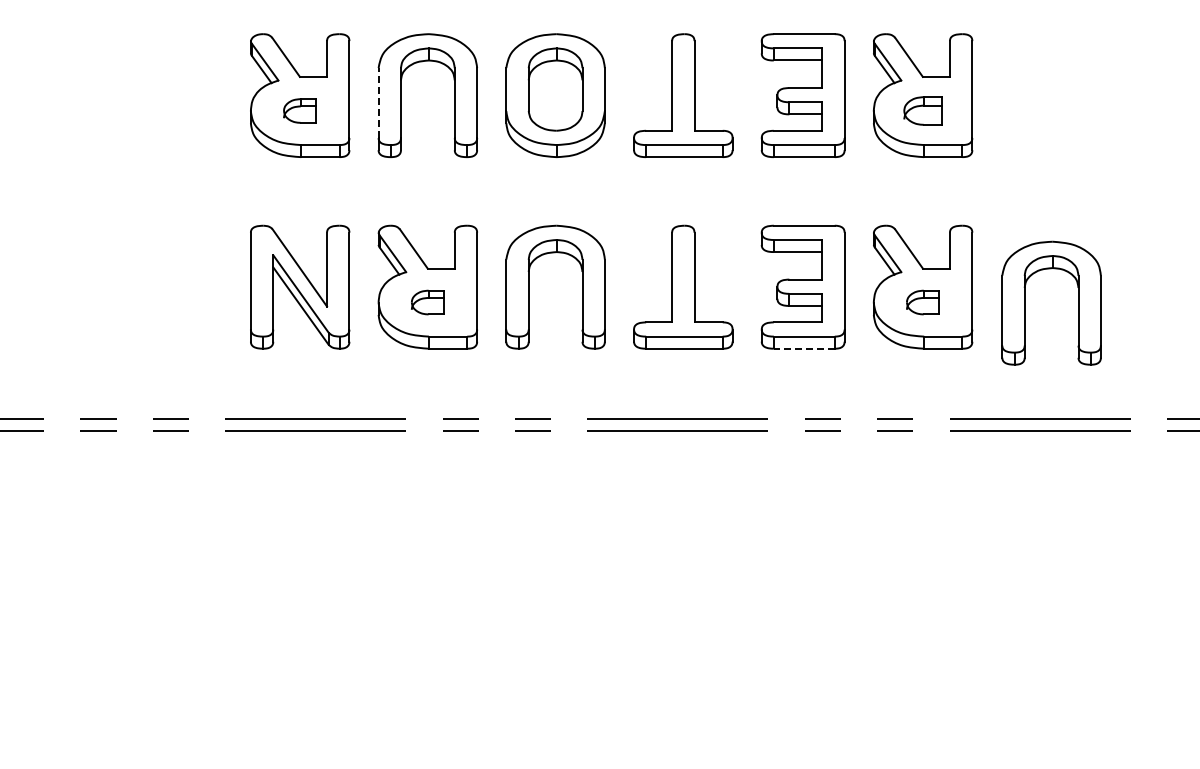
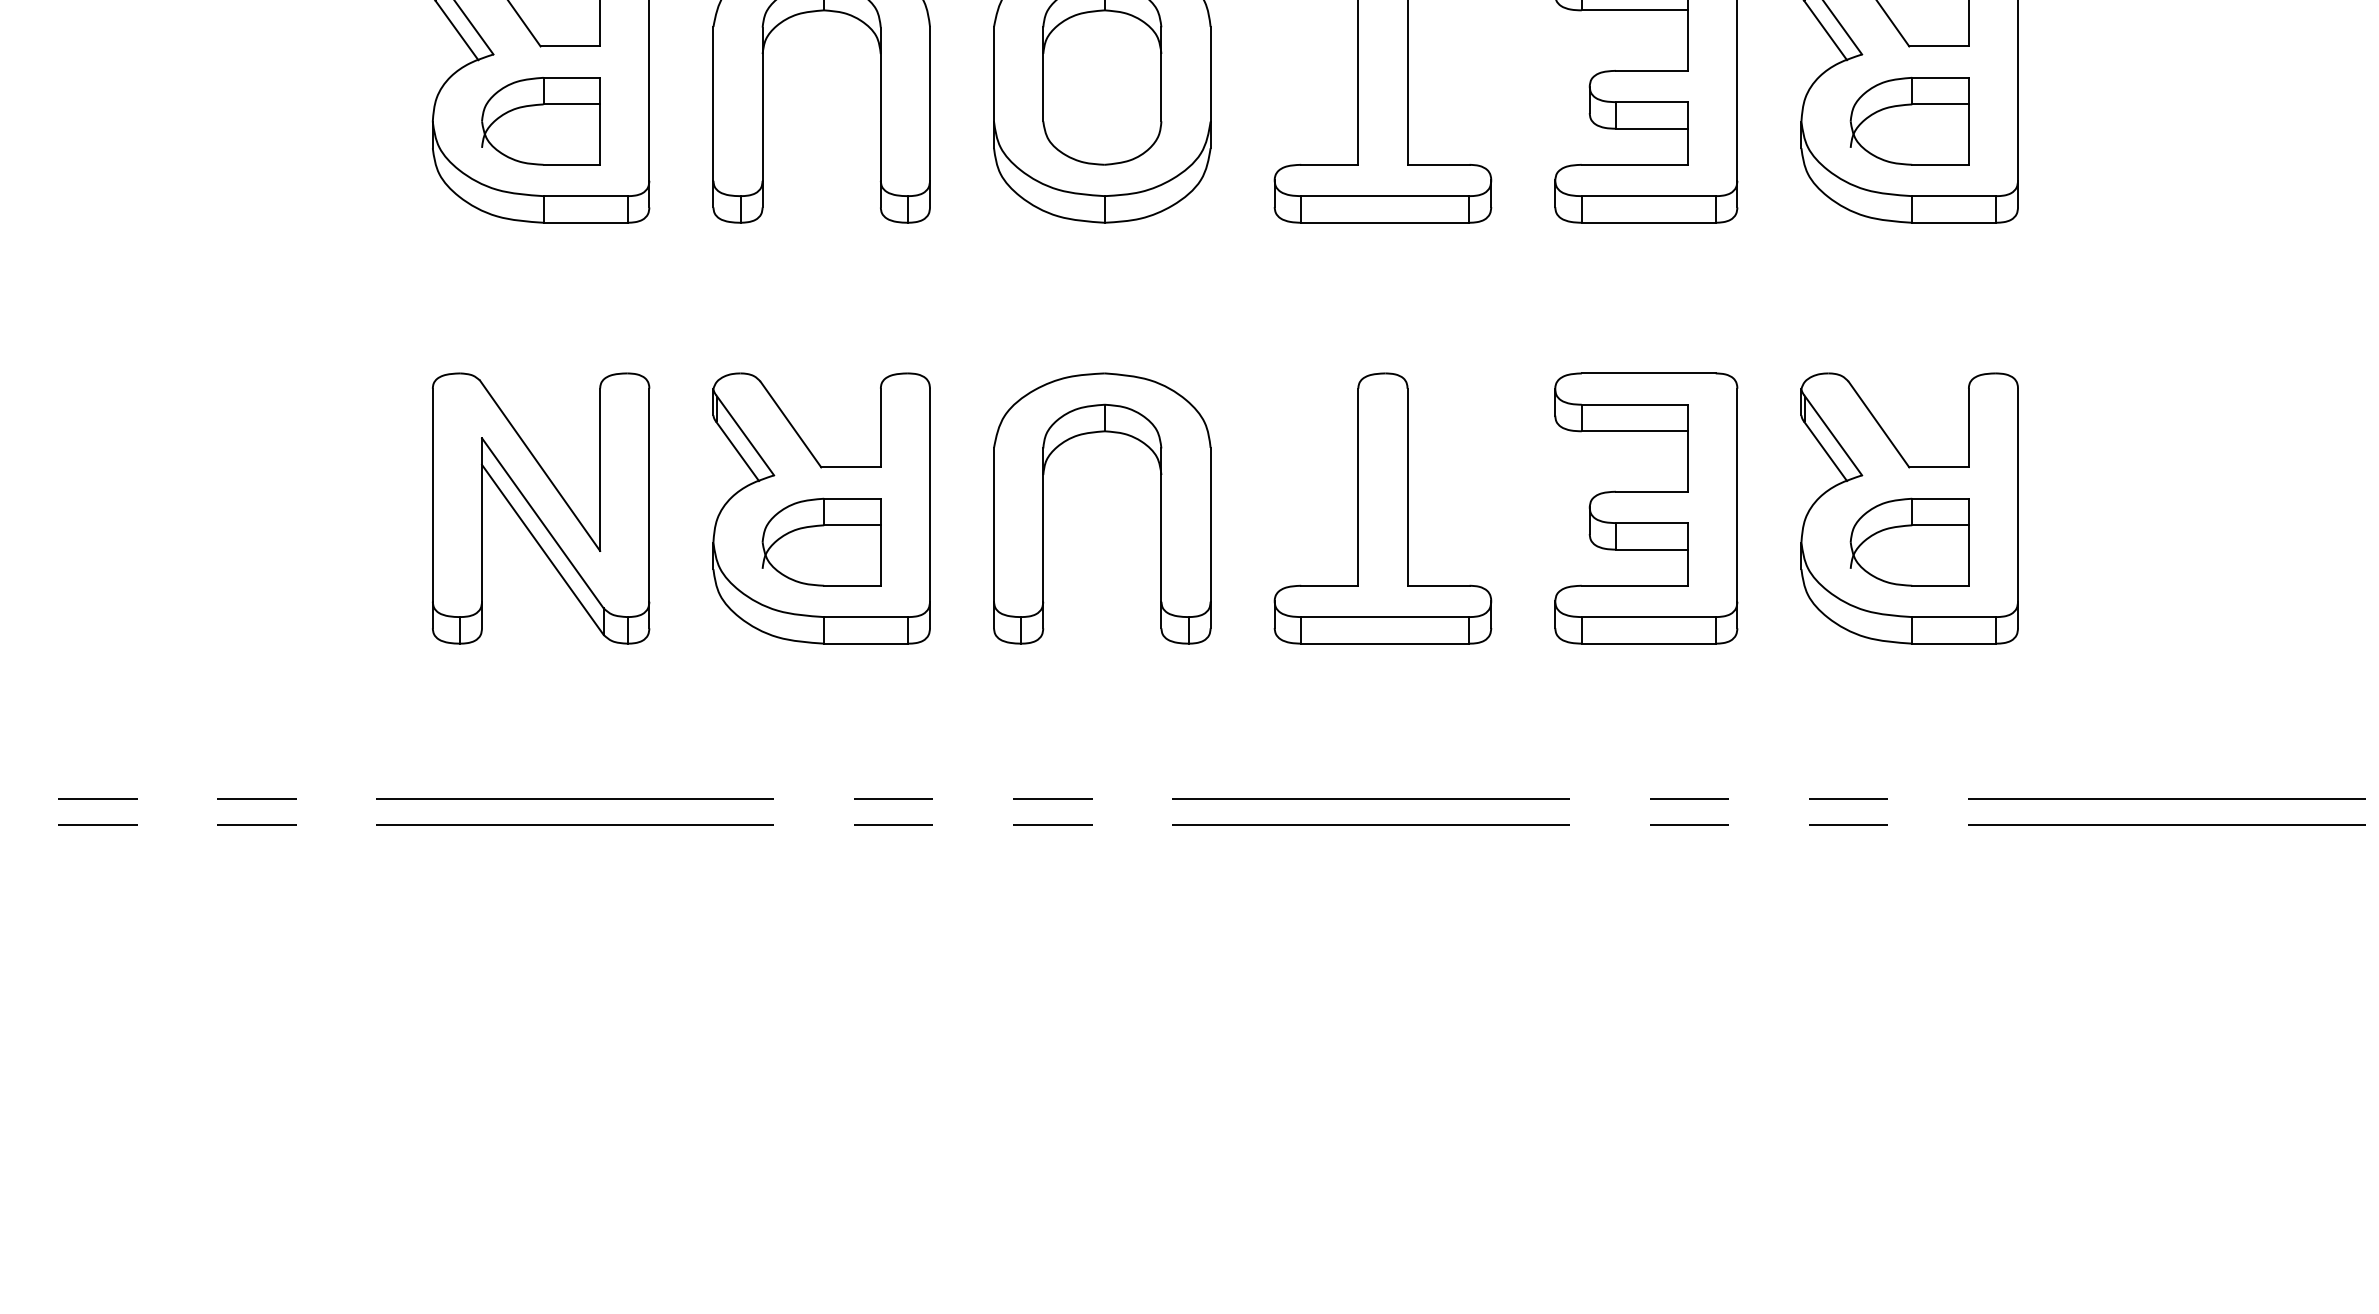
line: (378, 102) -> (713, 102), dashed -> solid
part: (299, 110) -> (539, 120), size x1.67
part: (922, 110) -> (1908, 120), size x1.43
part: (427, 302) -> (820, 542), size x1.67
part: (922, 302) -> (1908, 542), size x1.67
part: (1025, 302) -> (2134, 542), removed
line: (803, 348) -> (1647, 643), dashed -> solid

